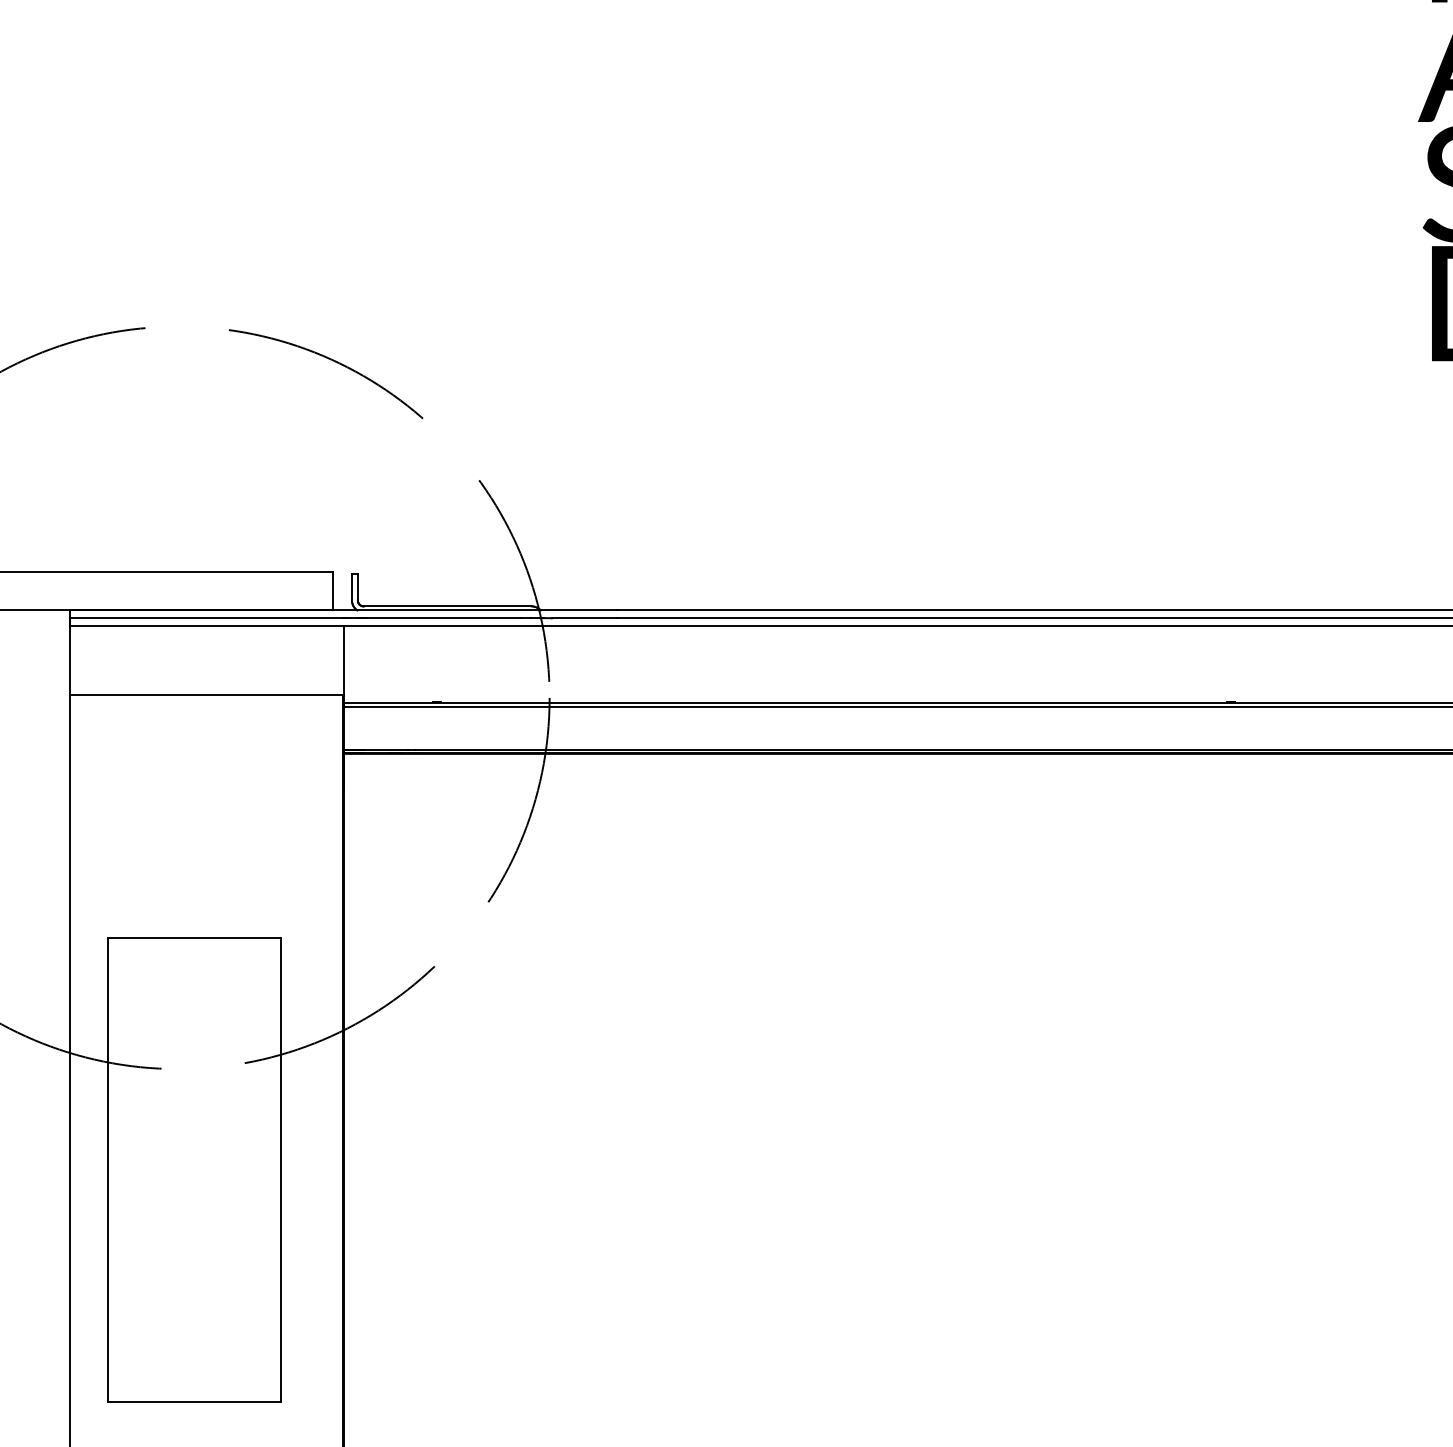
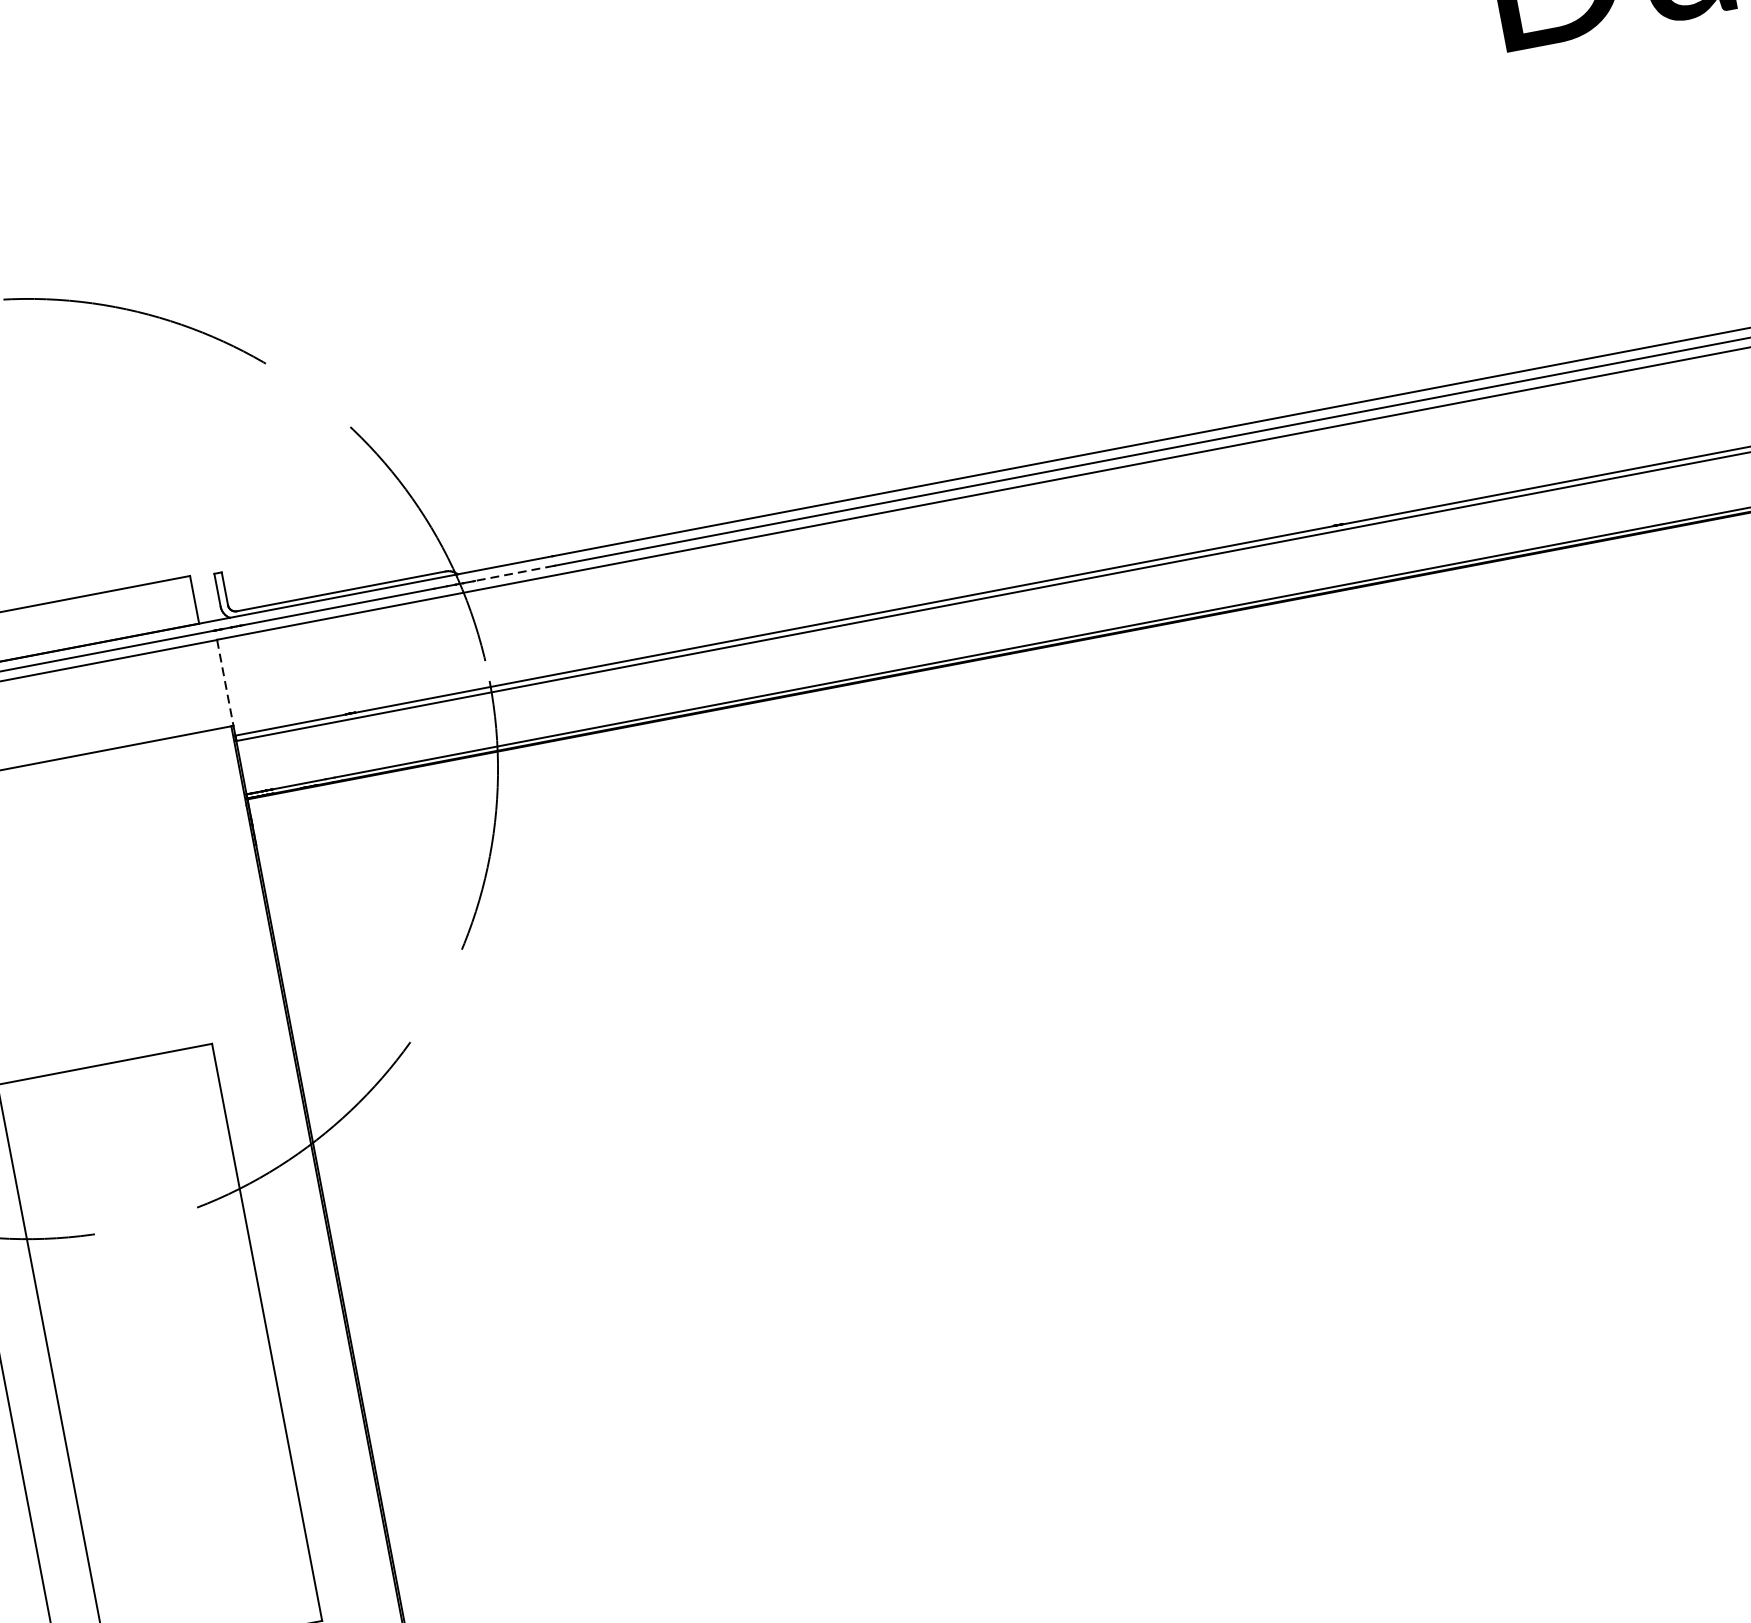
line: (584, 618) -> (514, 573), solid -> dashed
line: (344, 660) -> (225, 683), solid -> dashed

